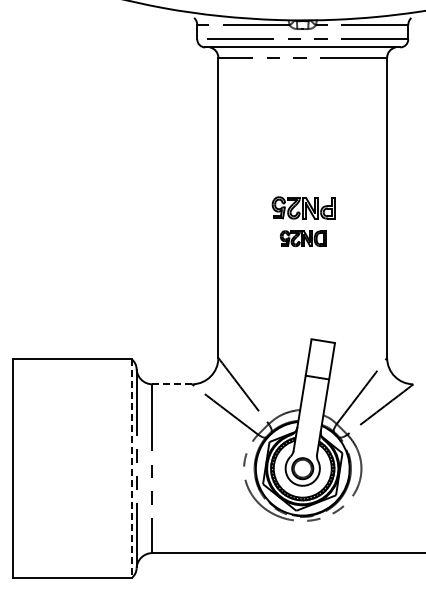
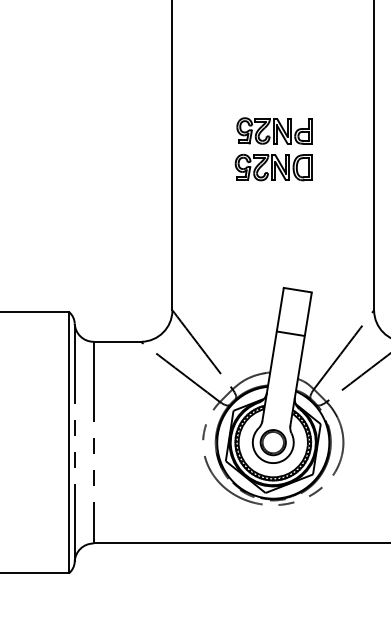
part: (302, 238) -> (272, 167), size x1.43
line: (172, 384) -> (117, 342), dashed -> solid
line: (131, 469) -> (68, 443), dashed -> solid

